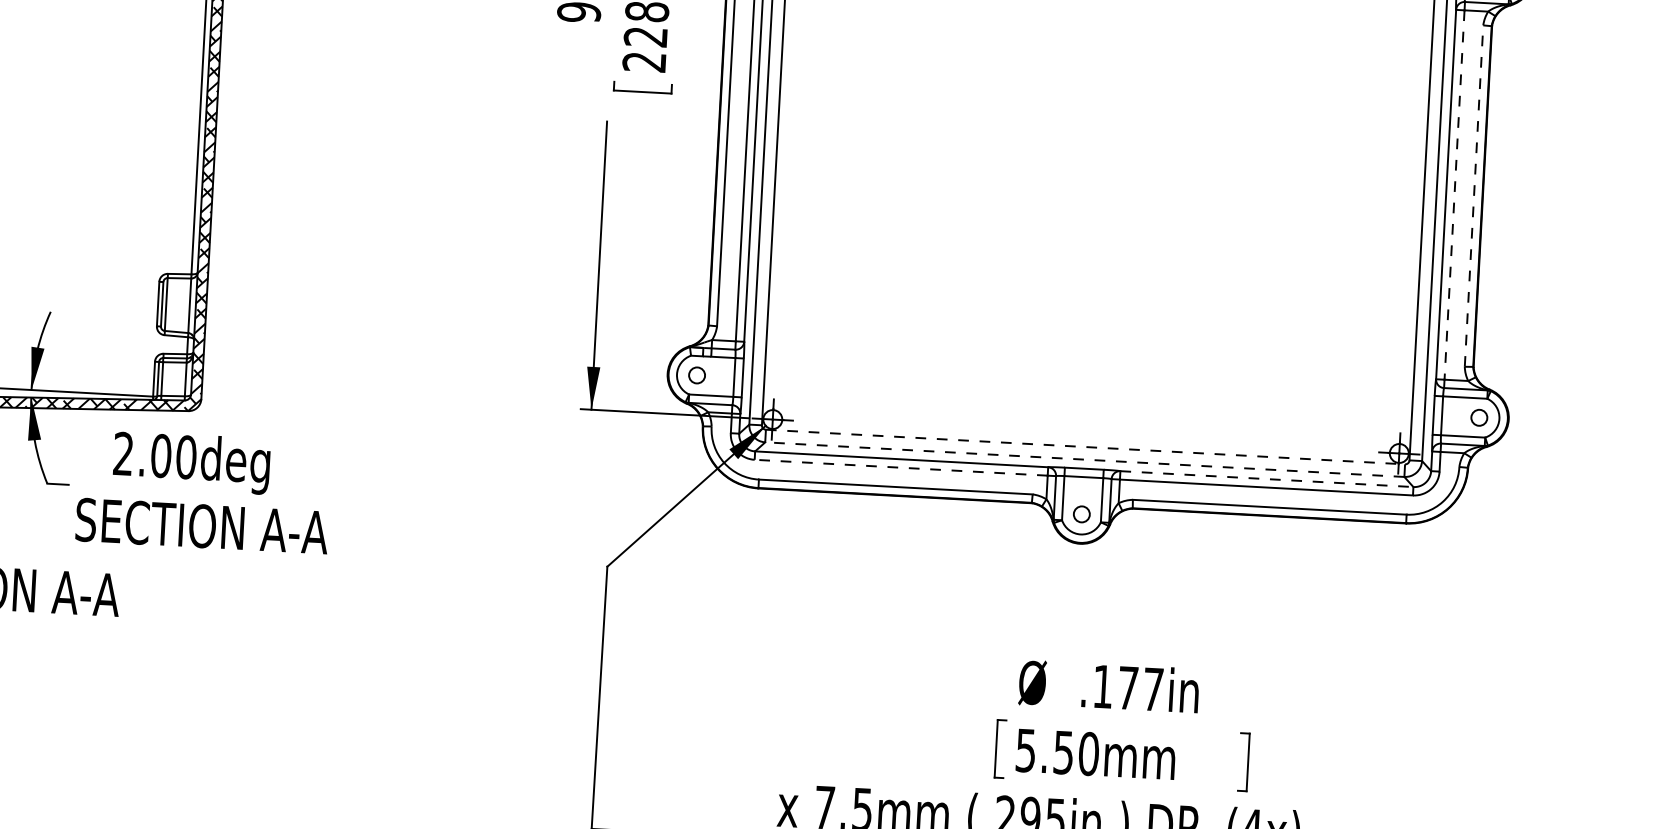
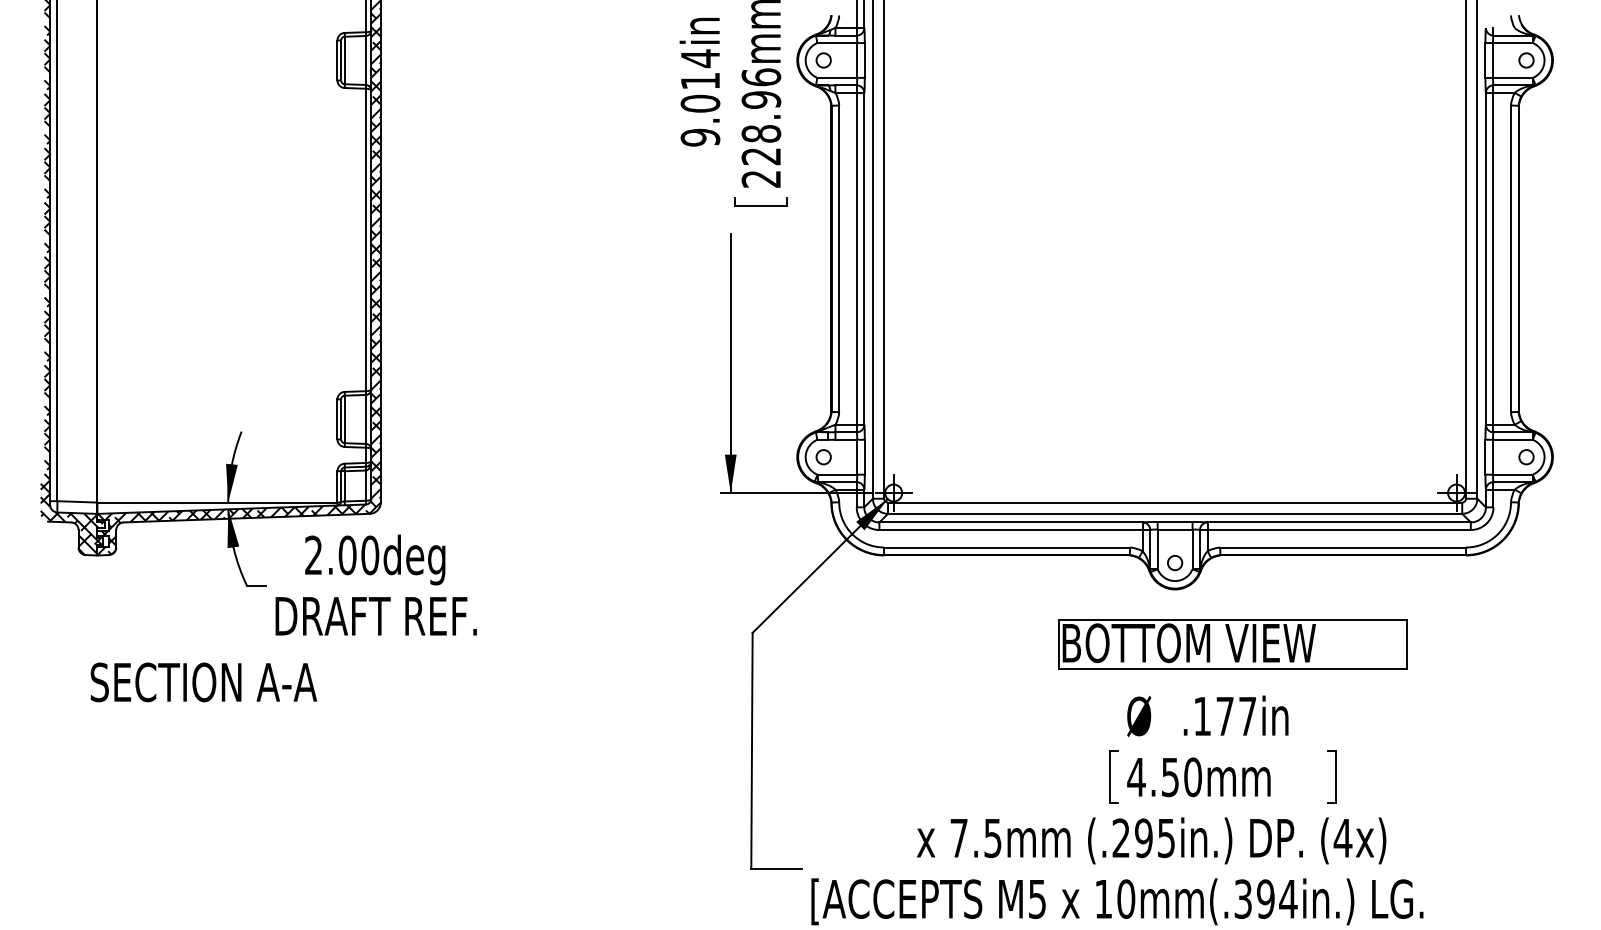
line: (1454, 194) -> (1493, 258), dashed -> solid
line: (1474, 195) -> (1511, 258), dashed -> solid
line: (1085, 447) -> (1175, 502), dashed -> solid
line: (1084, 459) -> (1174, 513), dashed -> solid
line: (901, 468) -> (1011, 530), dashed -> solid
line: (1267, 479) -> (1339, 522), dashed -> solid
text: (201, 526) -> (387, 616), SECTION A-A -> DRAFT REF.
part: (1140, 608) -> (1232, 644), added
text: (1025, 750) -> (1136, 777), 5.50mm -> 4.50mm

